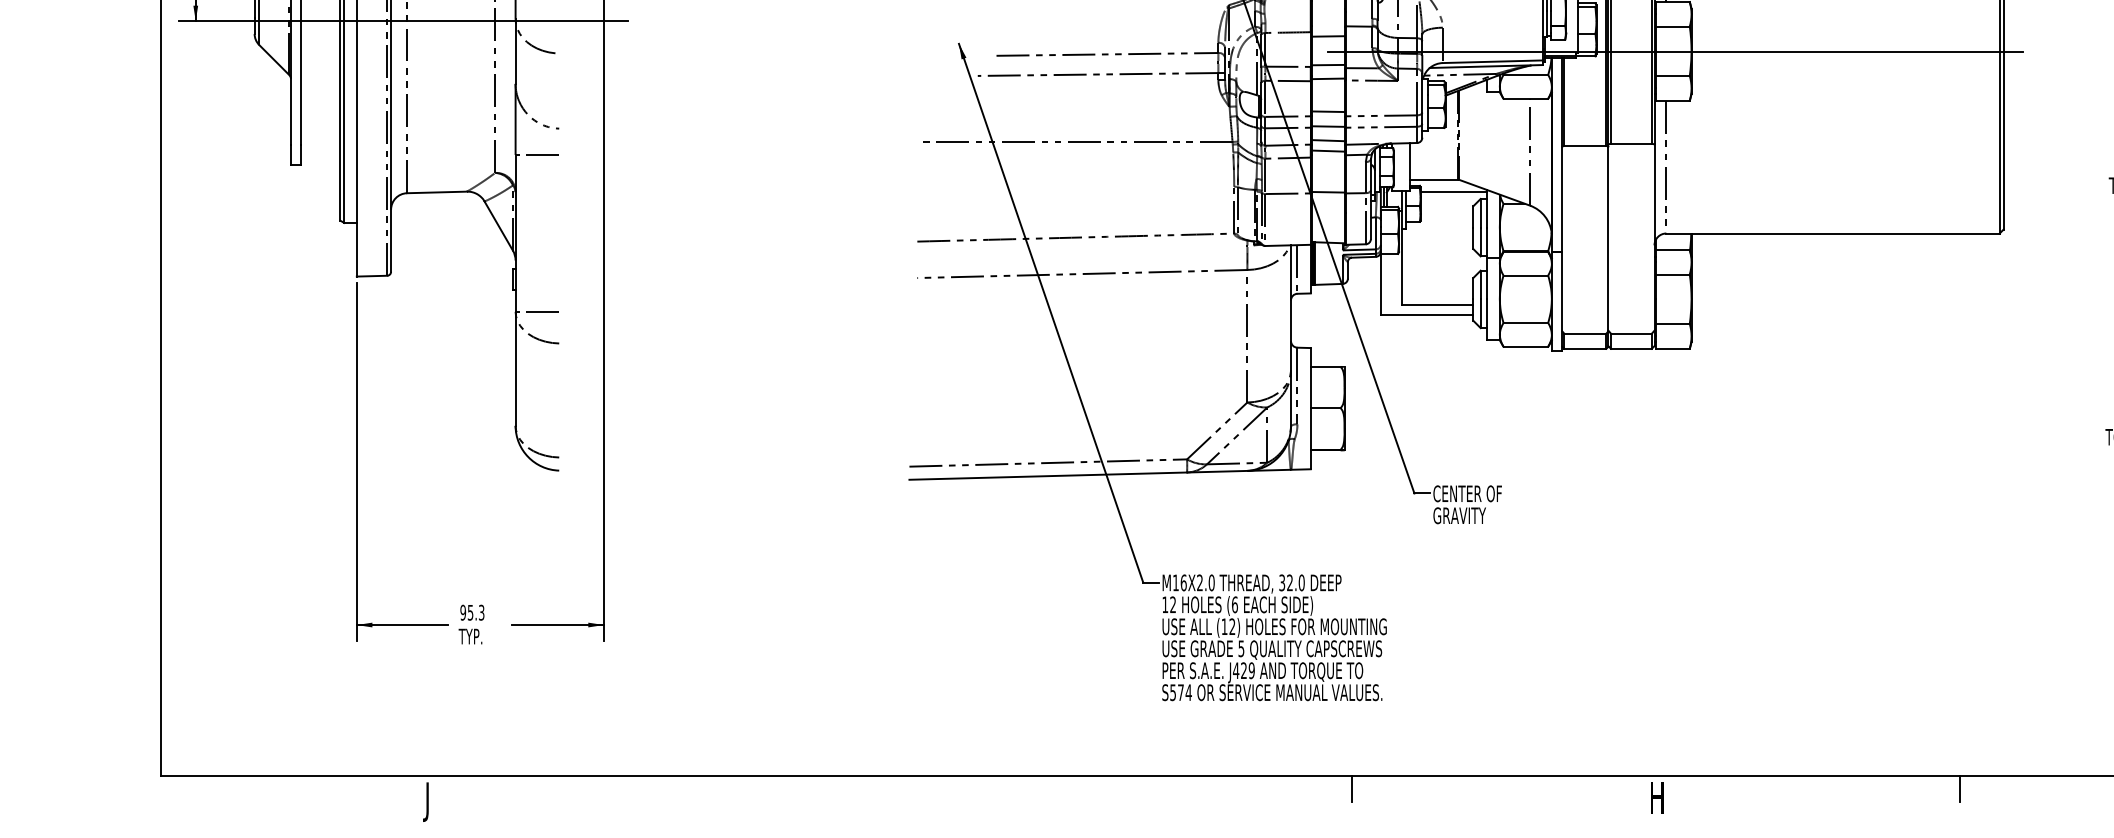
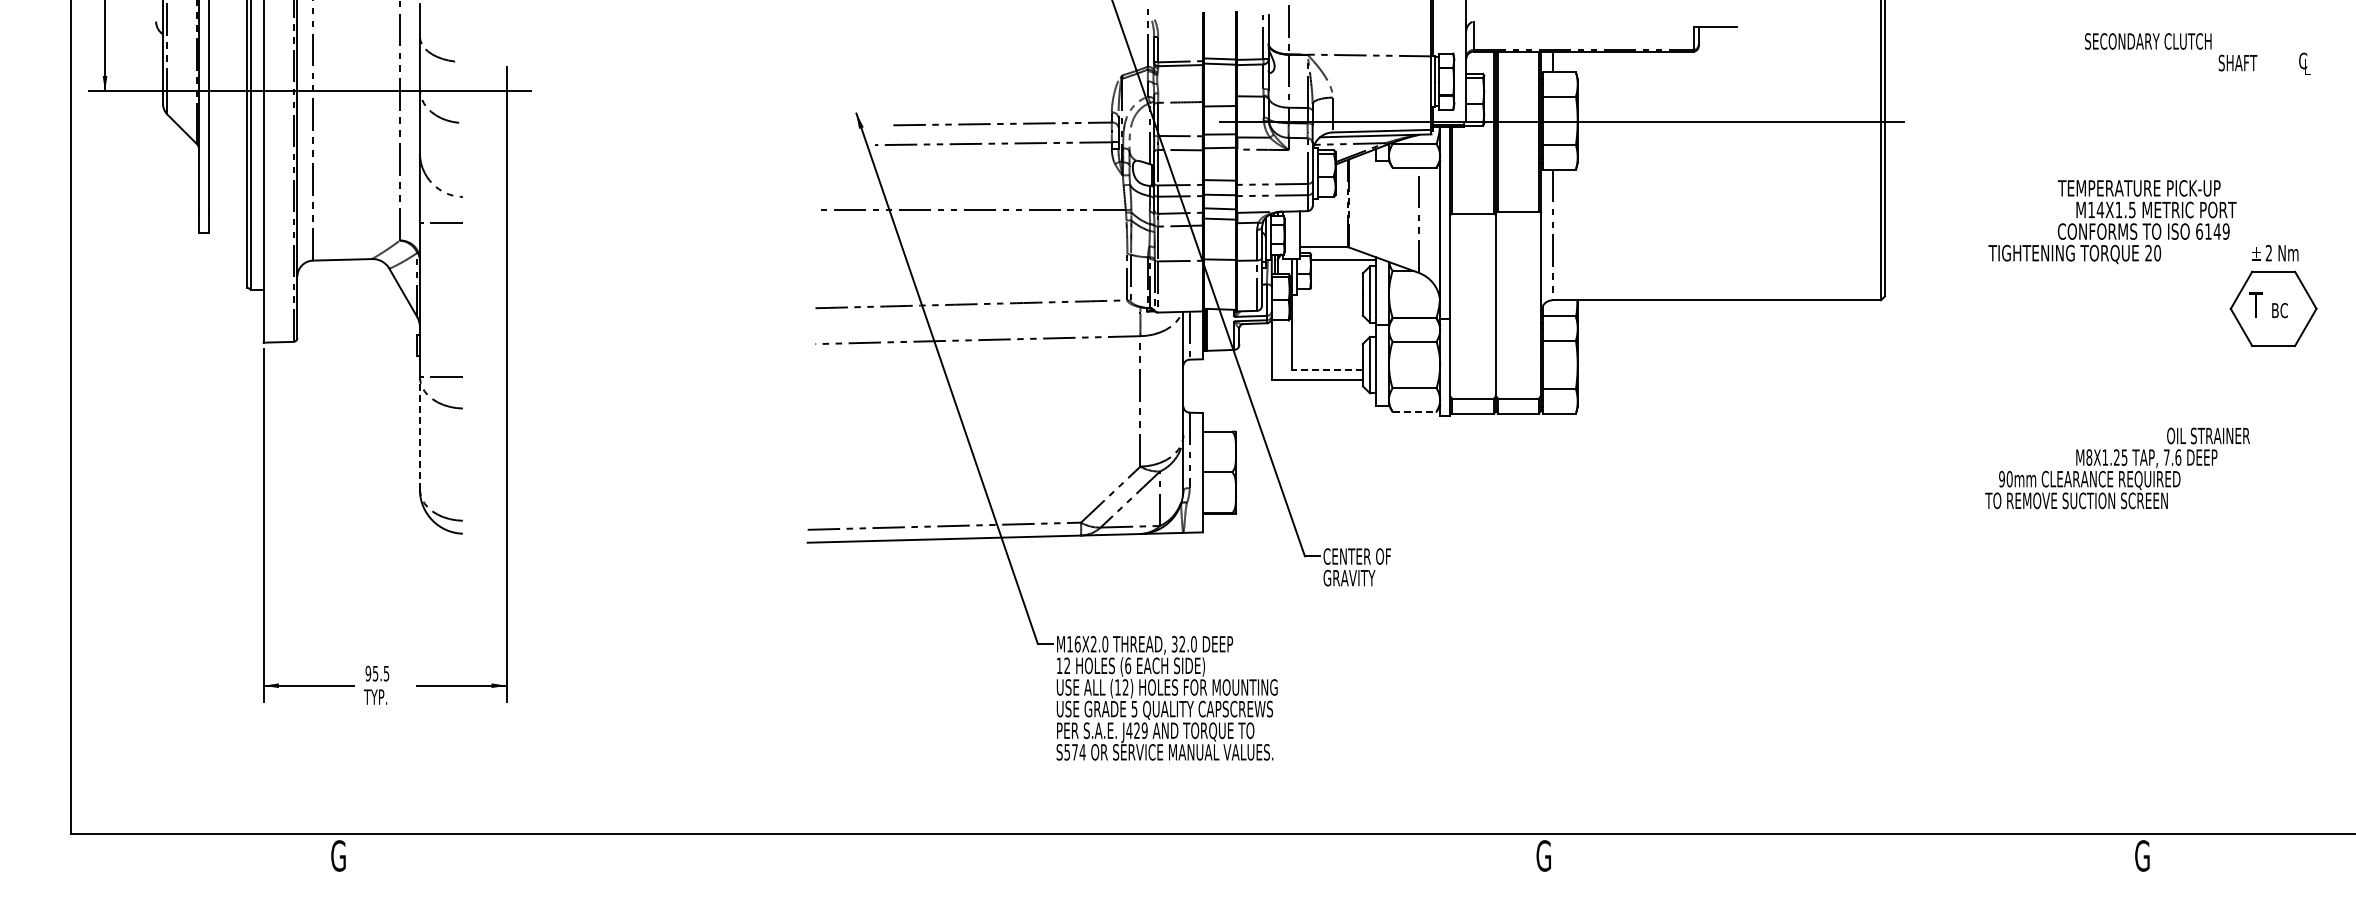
line: (1437, 304) -> (1327, 370), solid -> dashed
line: (1526, 346) -> (1415, 411), solid -> dashed
line: (515, 368) -> (419, 433), solid -> dashed
text: (481, 611) -> (386, 672), 95.3 -> 95.5
line: (1352, 788) -> (1243, 846), removed
line: (1960, 788) -> (1842, 846), removed
text: (1656, 797) -> (1543, 855), H -> G
text: (430, 801) -> (336, 859), J -> G

